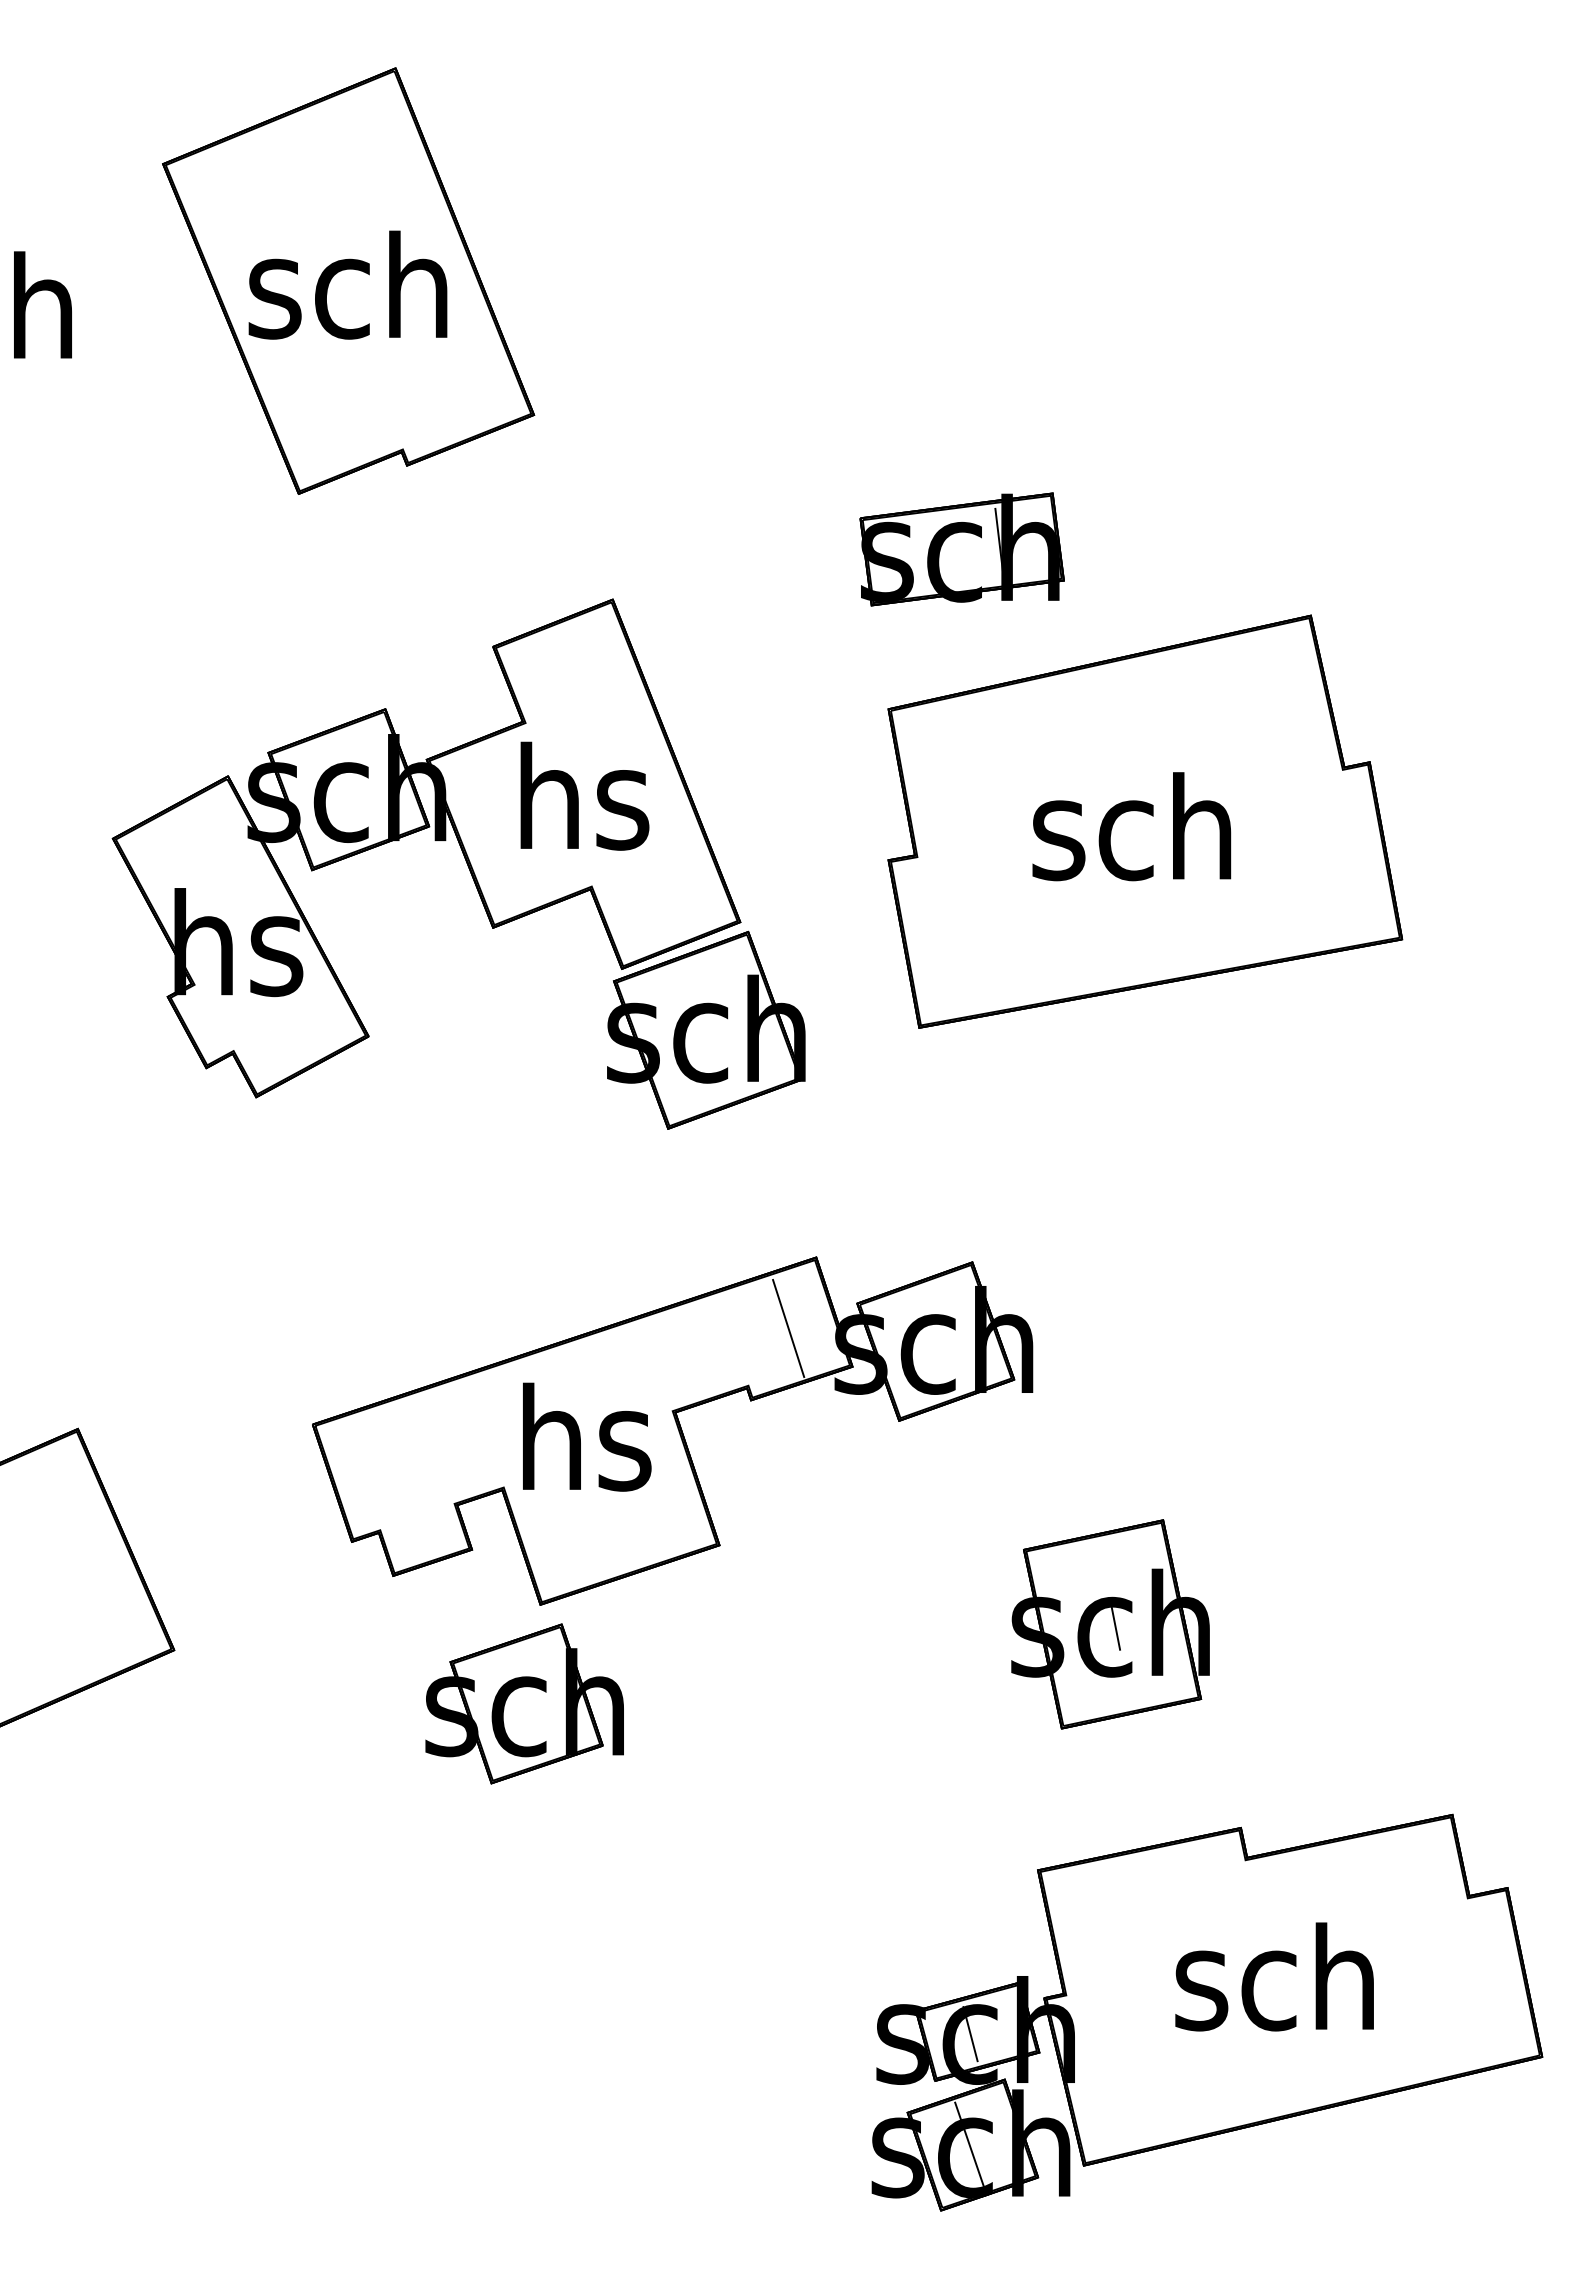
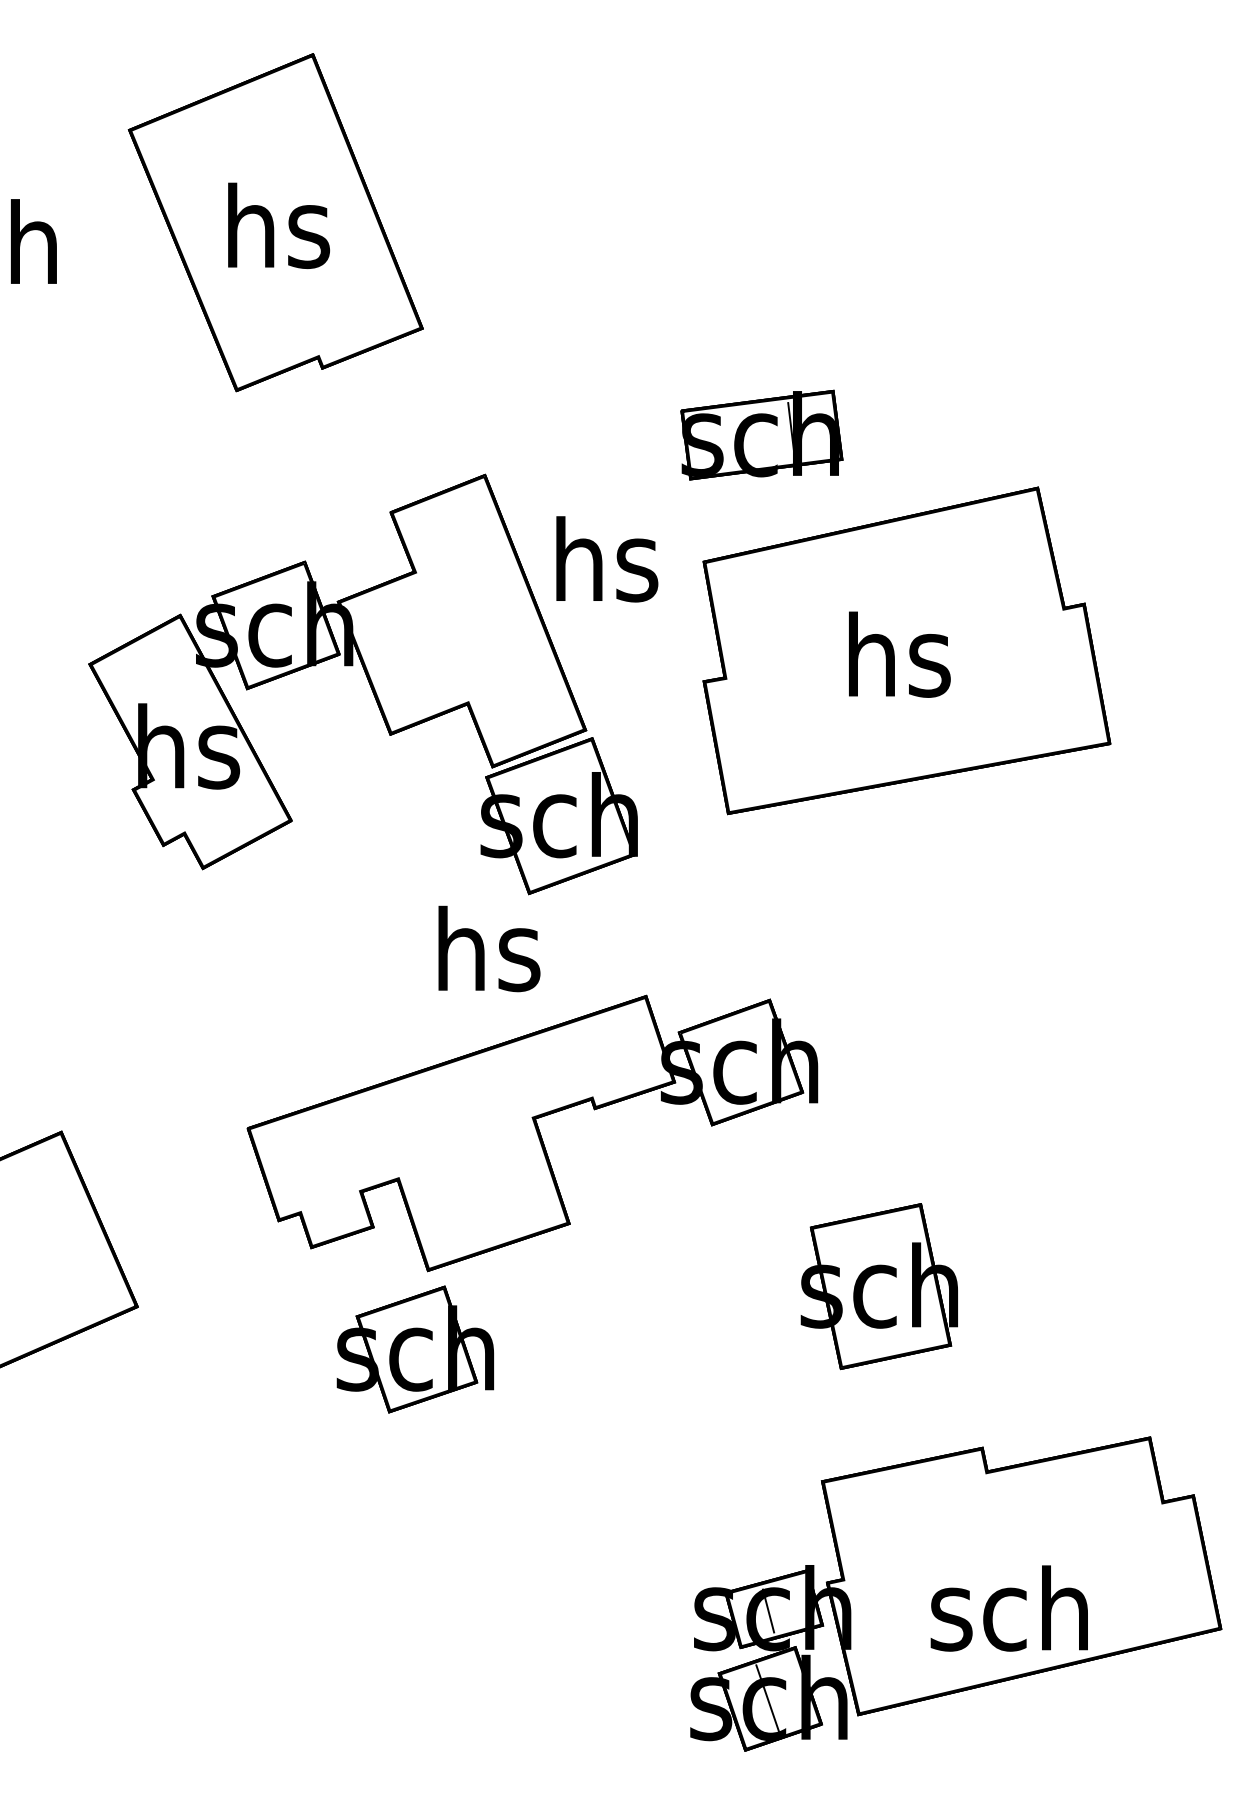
text: (347, 284) -> (275, 225), sch -> hs
text: (584, 795) -> (606, 558), moved
text: (1131, 826) -> (896, 654), sch -> hs
line: (788, 1328) -> (624, 1052), removed
text: (587, 1436) -> (489, 948), moved
line: (1115, 1626) -> (883, 1288), removed
text: (1274, 1976) -> (1009, 1608), moved

